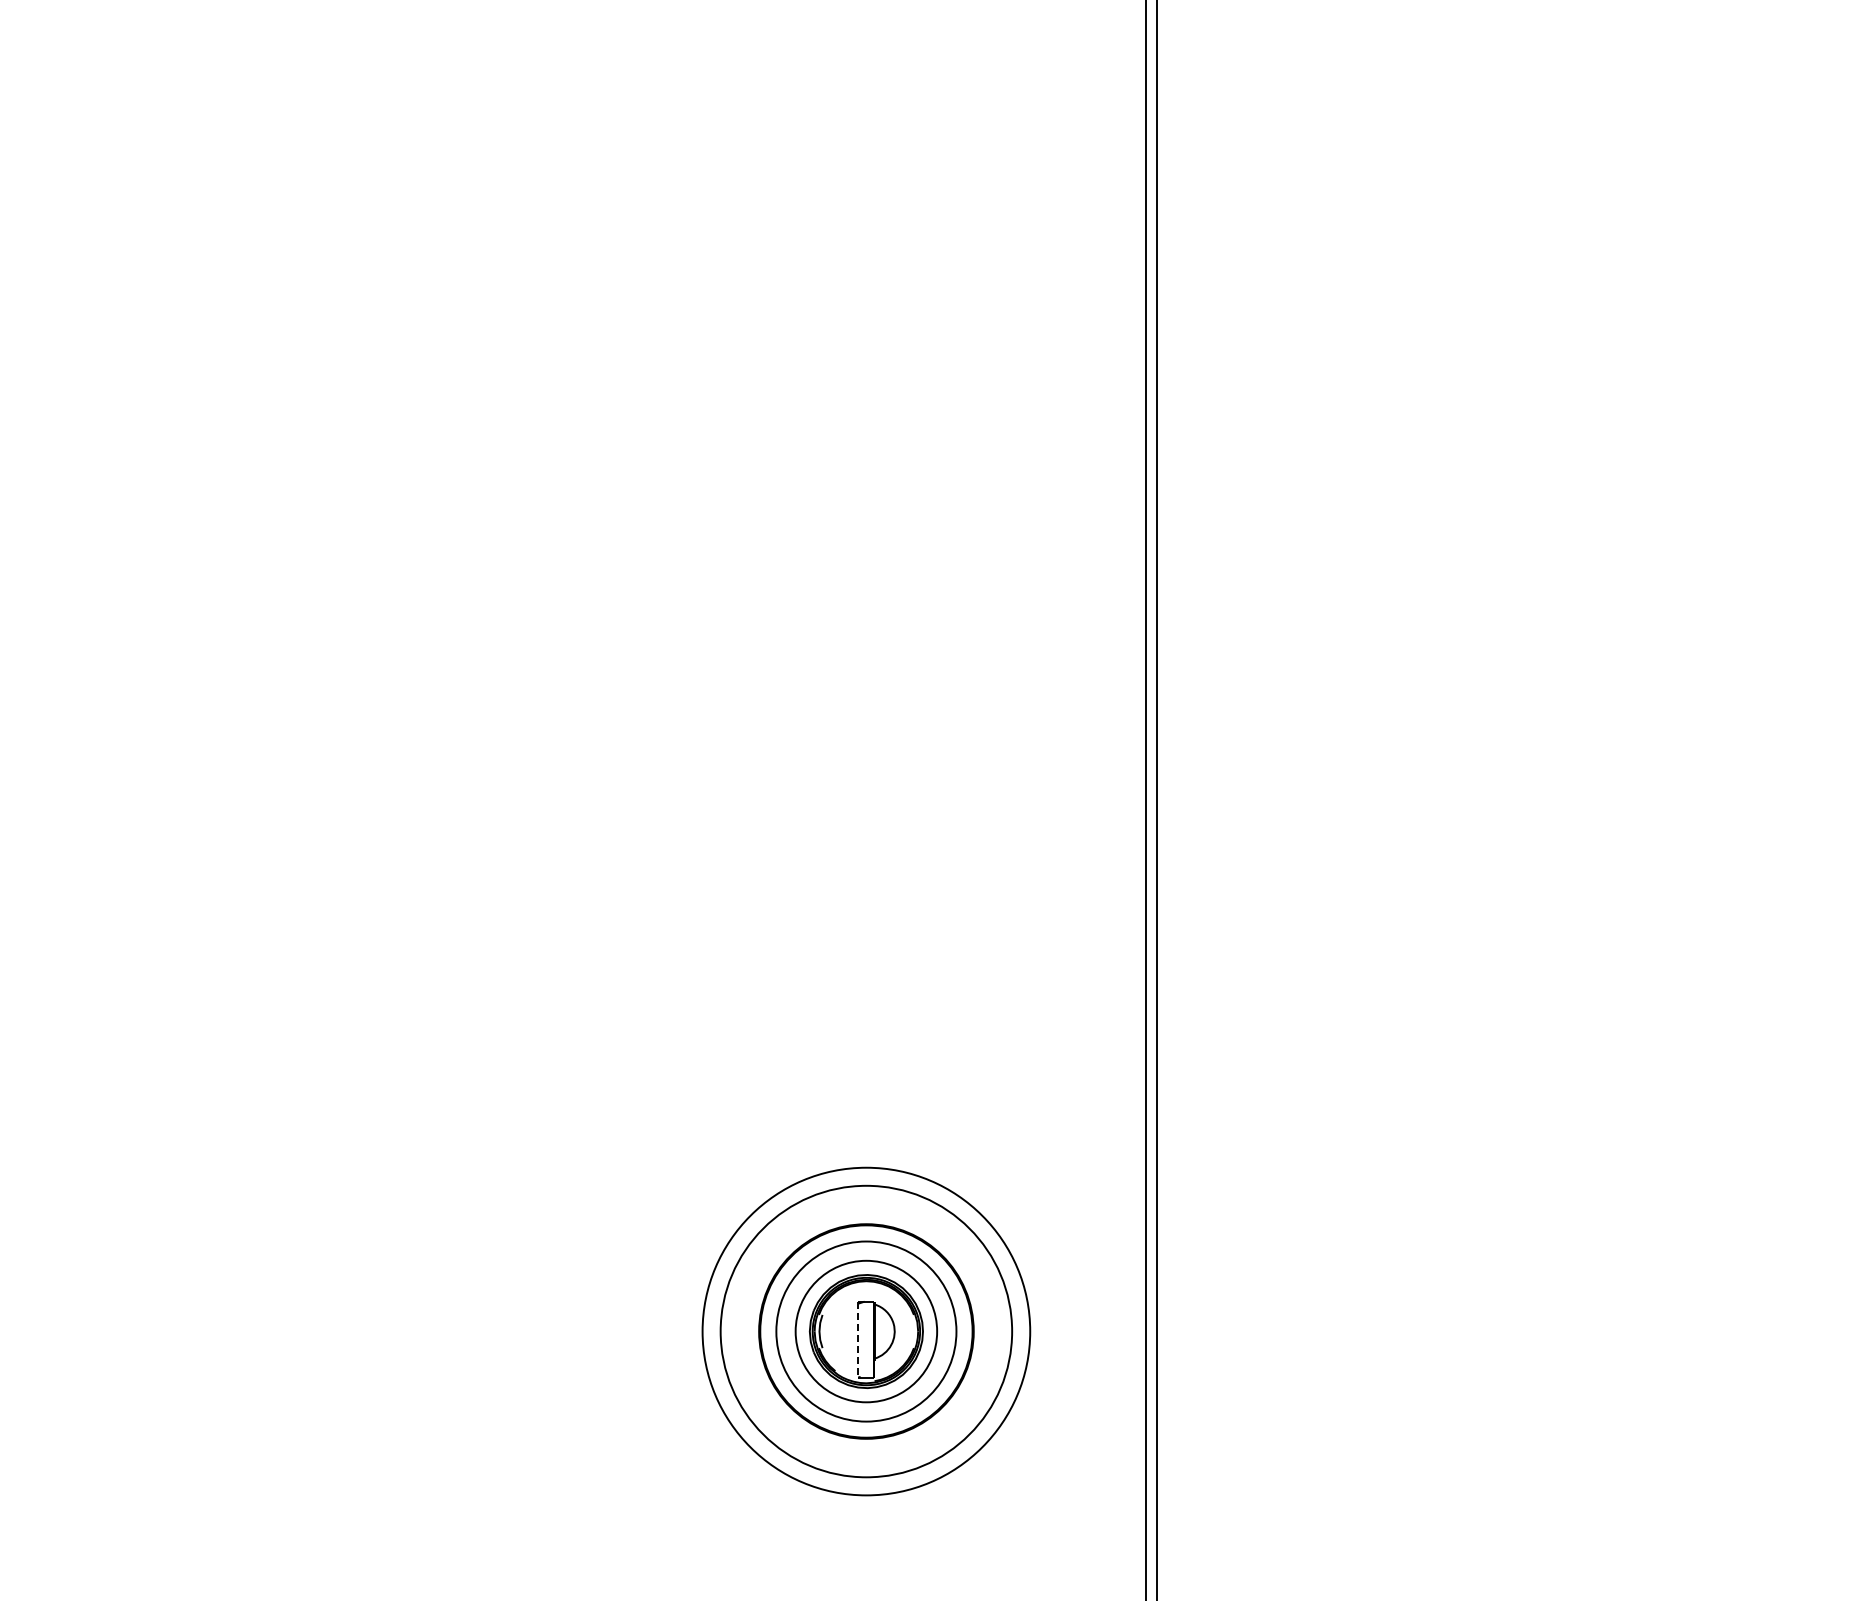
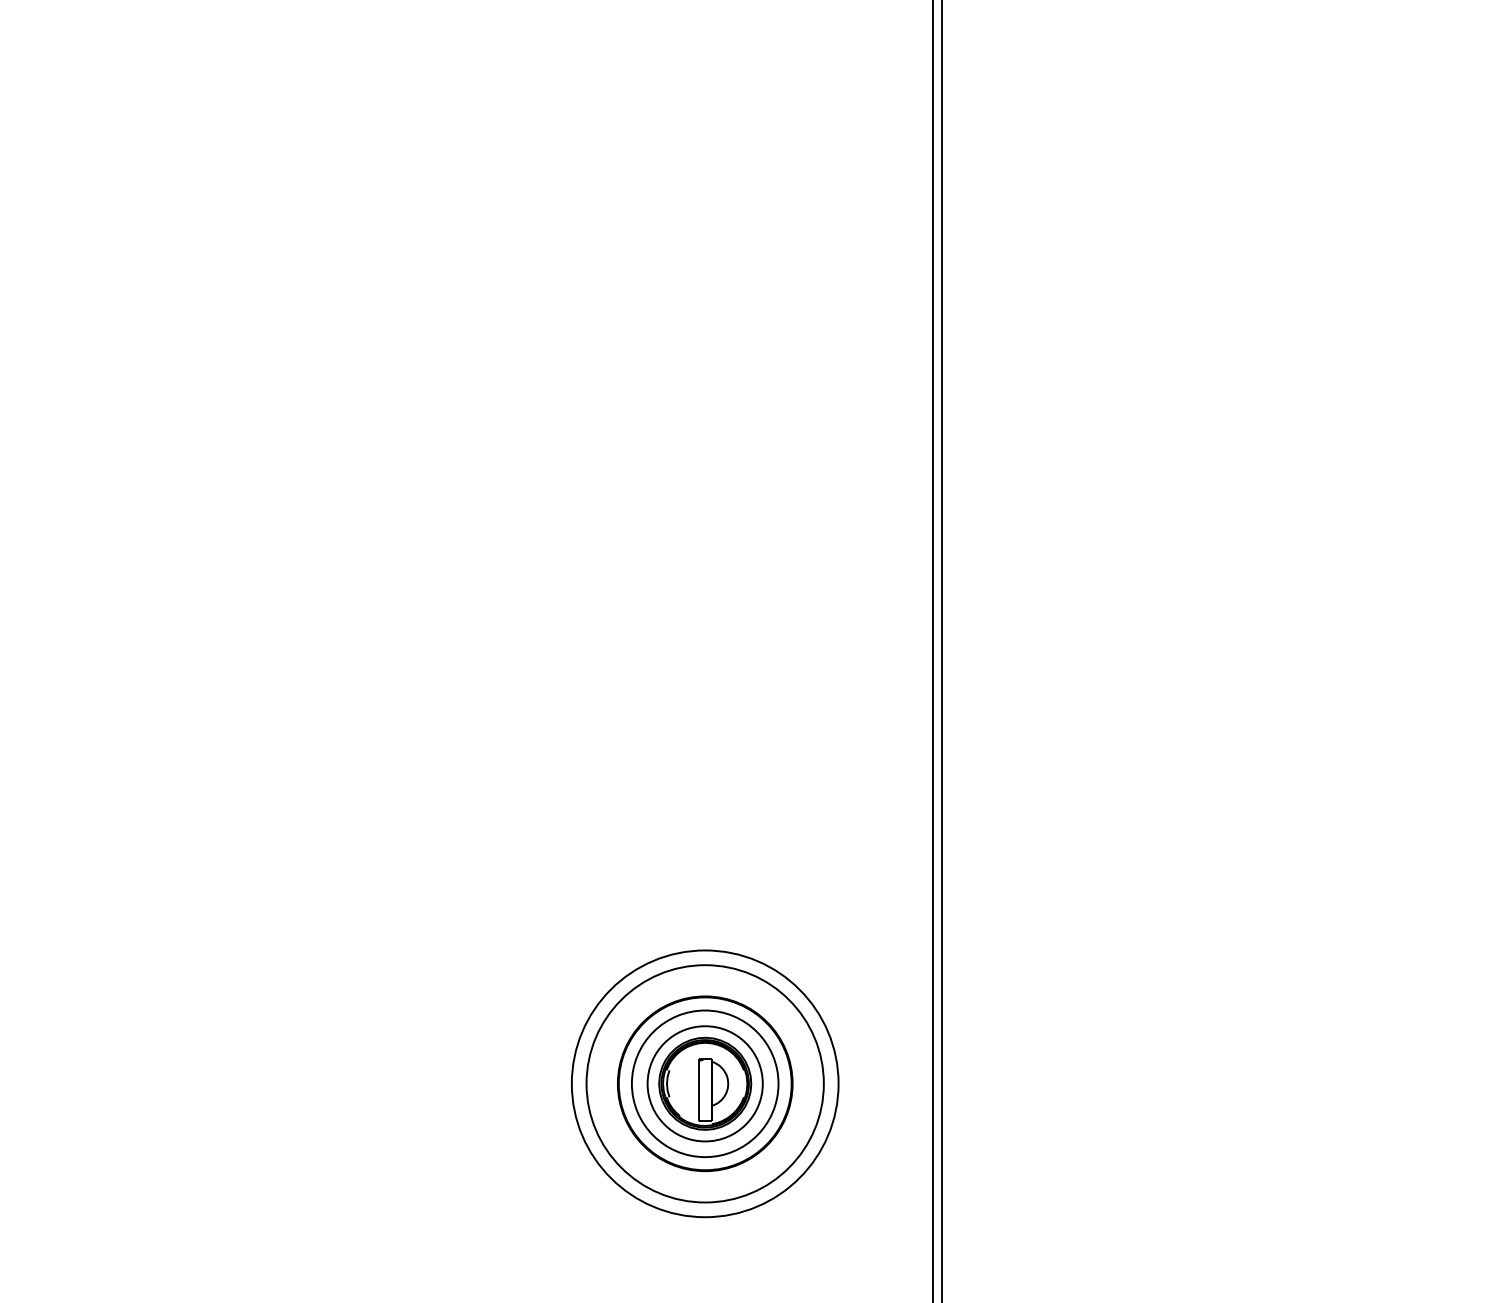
line: (858, 1339) -> (698, 1090), dashed -> solid

